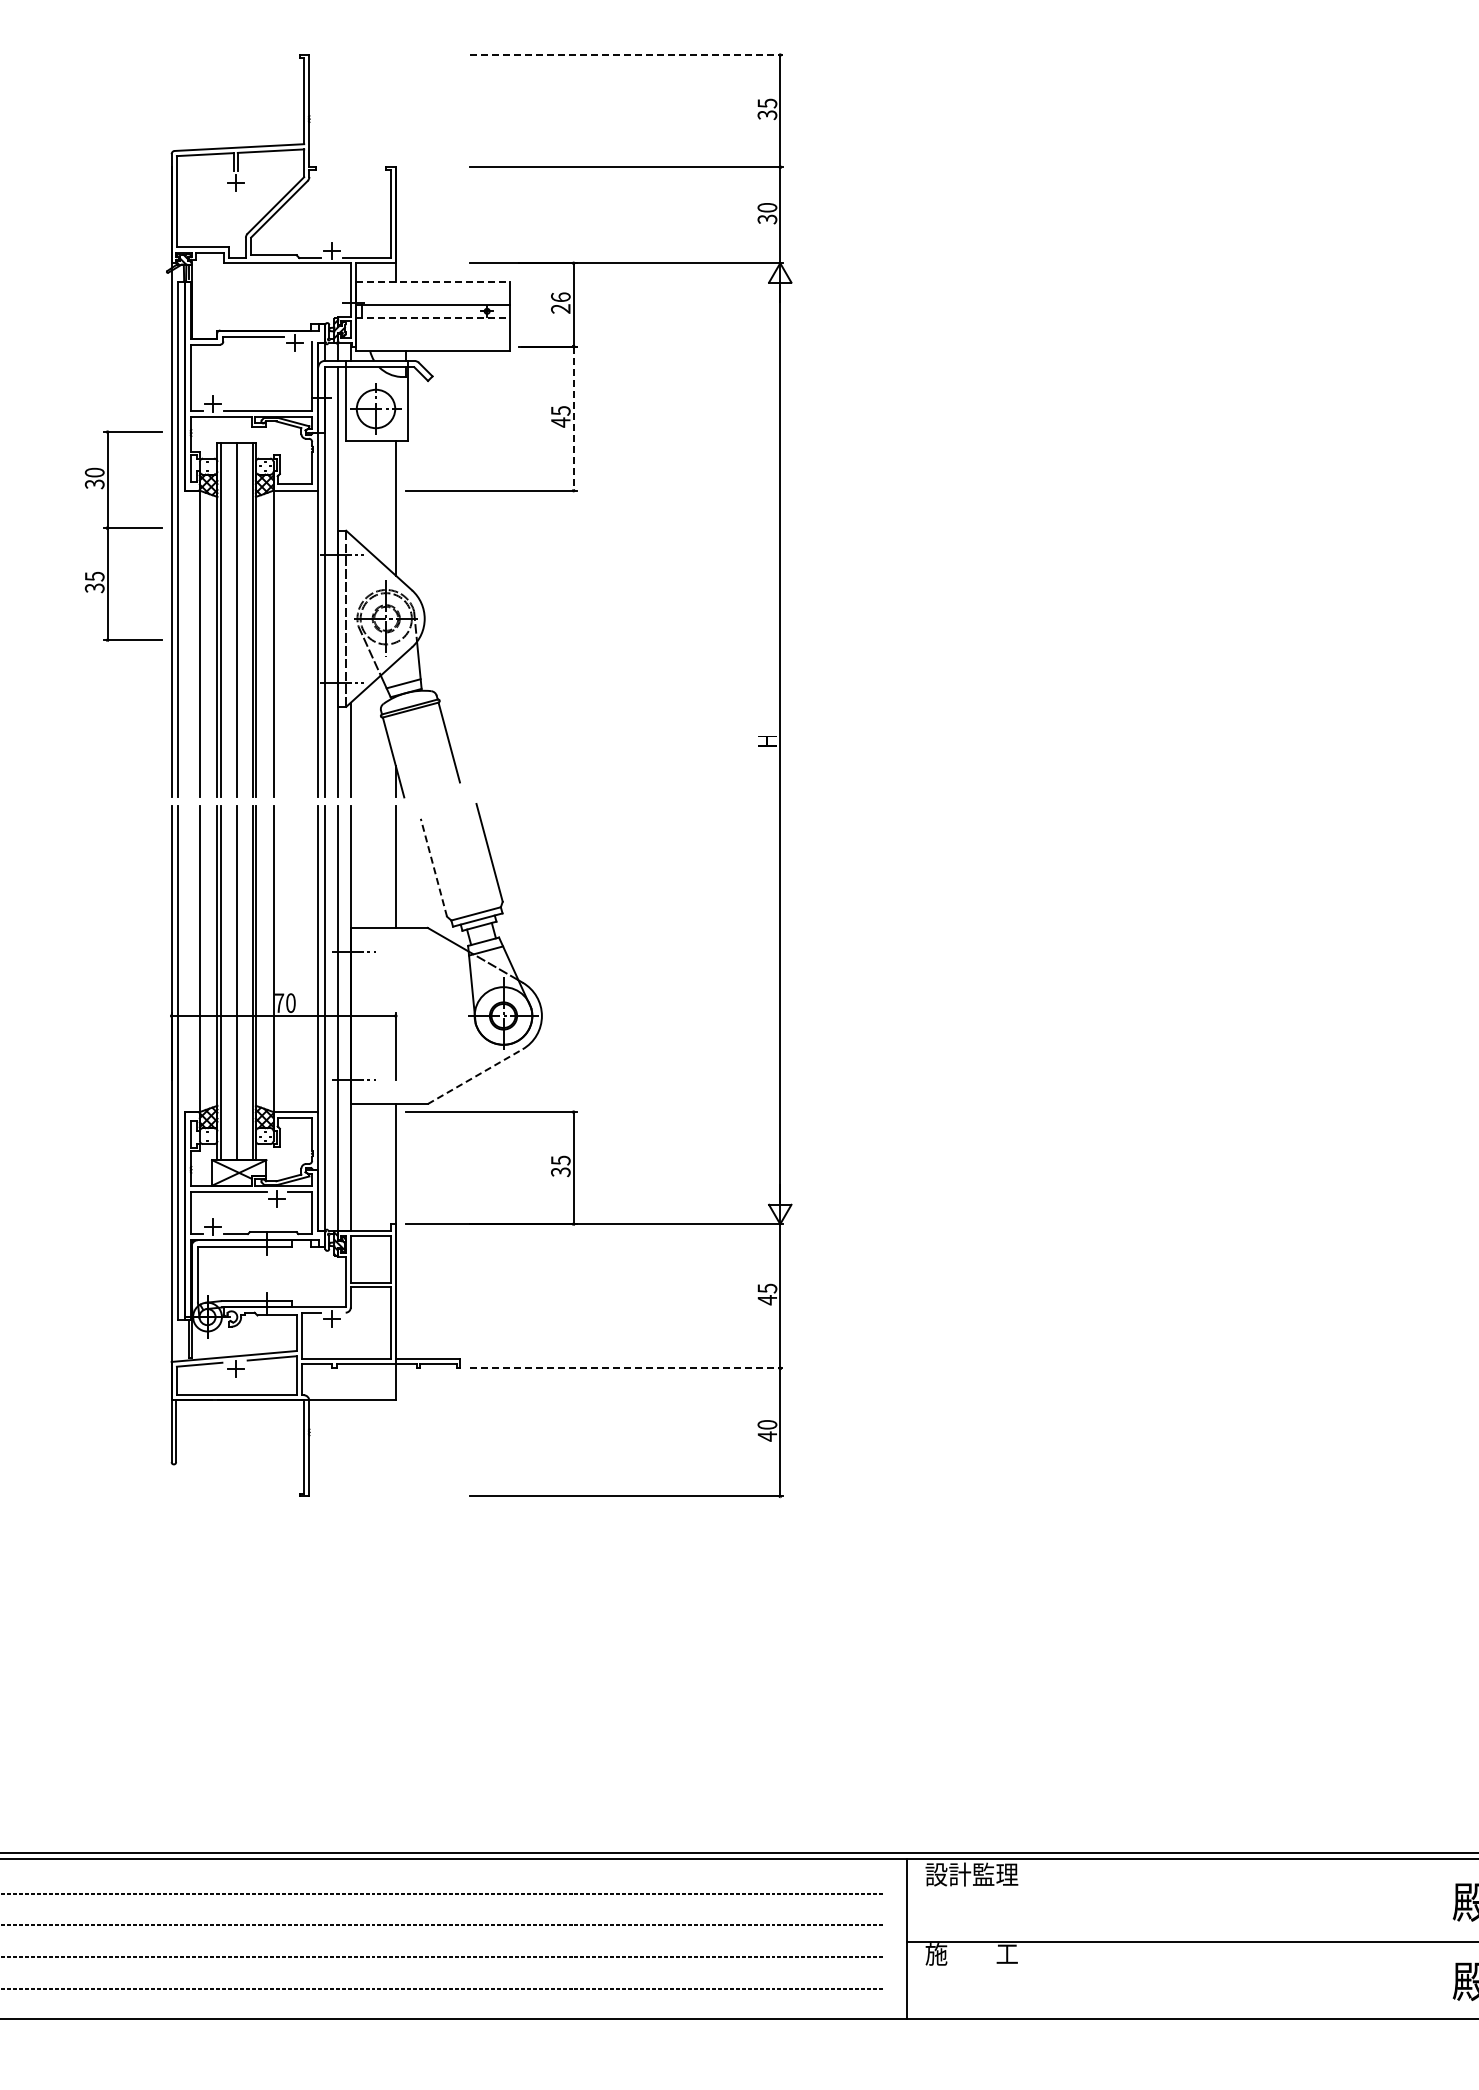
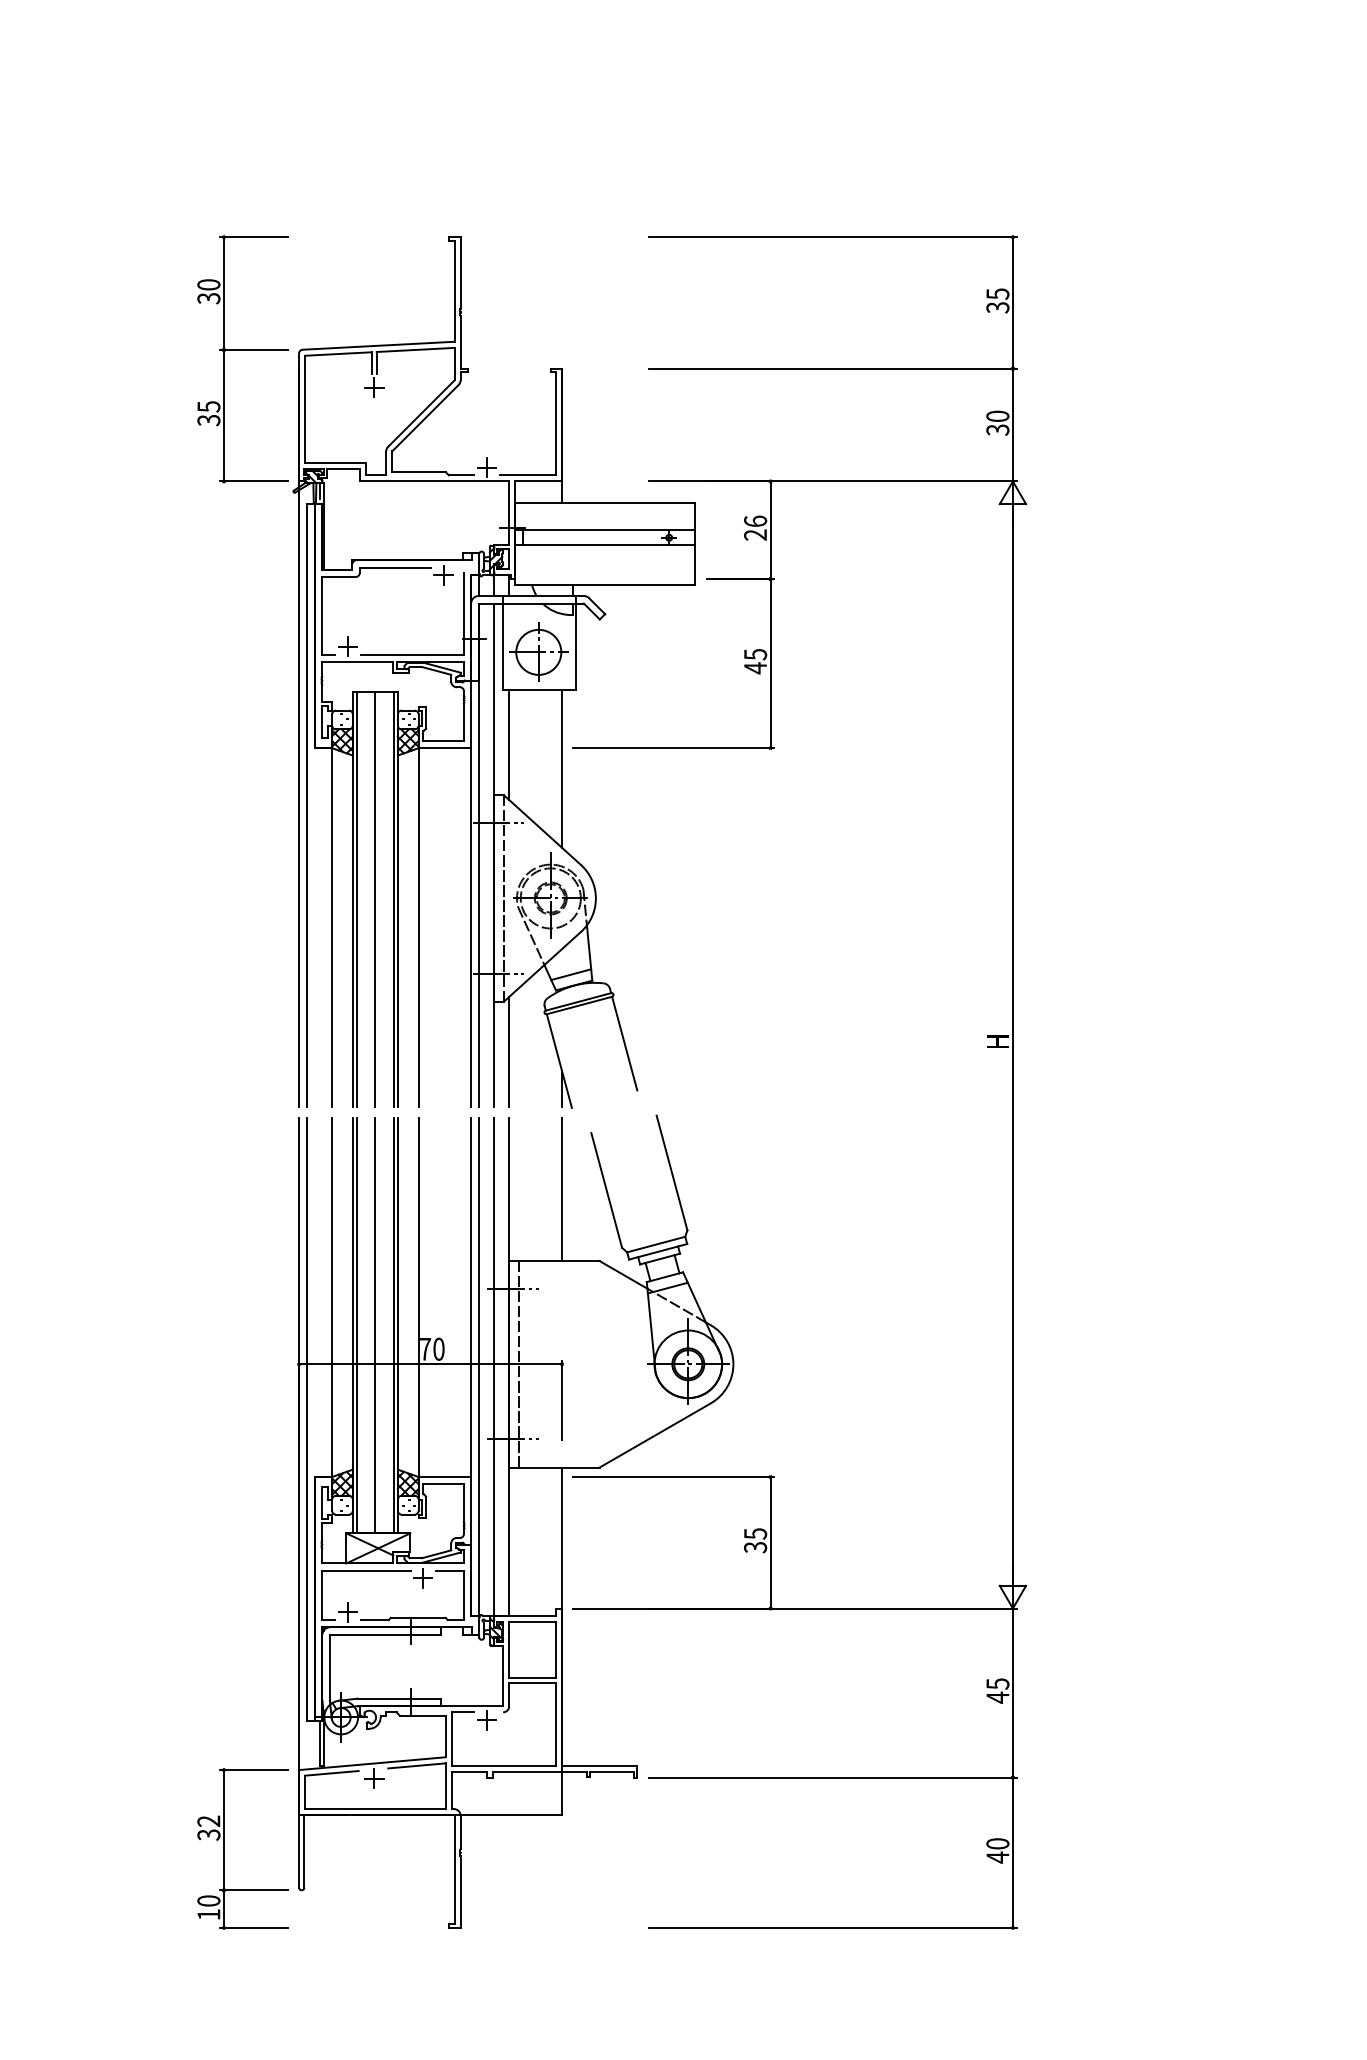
line: (626, 55) -> (832, 237), dashed -> solid
line: (432, 281) -> (605, 502), dashed -> solid
line: (432, 317) -> (605, 545), dashed -> solid
line: (573, 419) -> (770, 664), dashed -> solid
line: (350, 487) -> (508, 744), added
part: (123, 528) -> (242, 350), moved
line: (433, 867) -> (606, 1190), dashed -> solid
line: (358, 1015) -> (518, 1363), added
line: (475, 1076) -> (655, 1435), dashed -> solid
line: (626, 1368) -> (832, 1777), dashed -> solid
part: (108, 1429) -> (225, 1849), added

